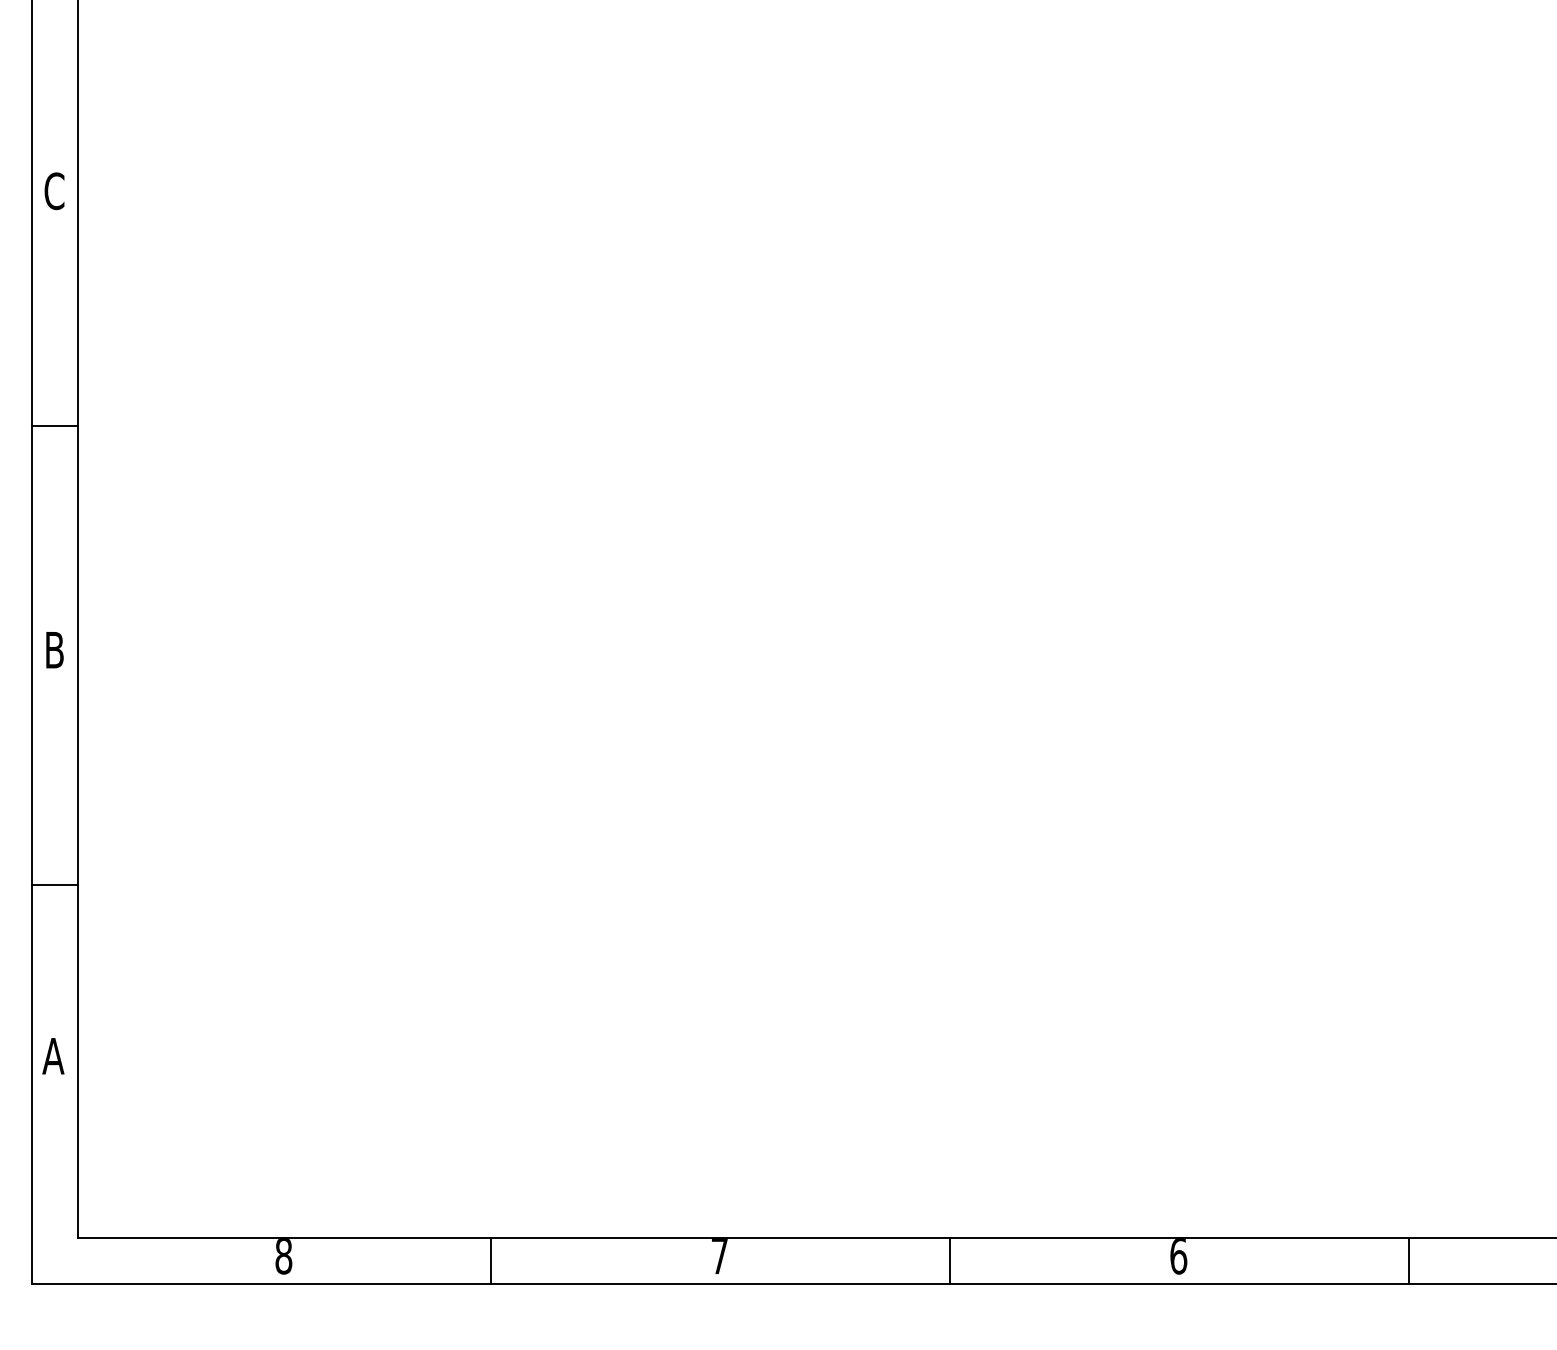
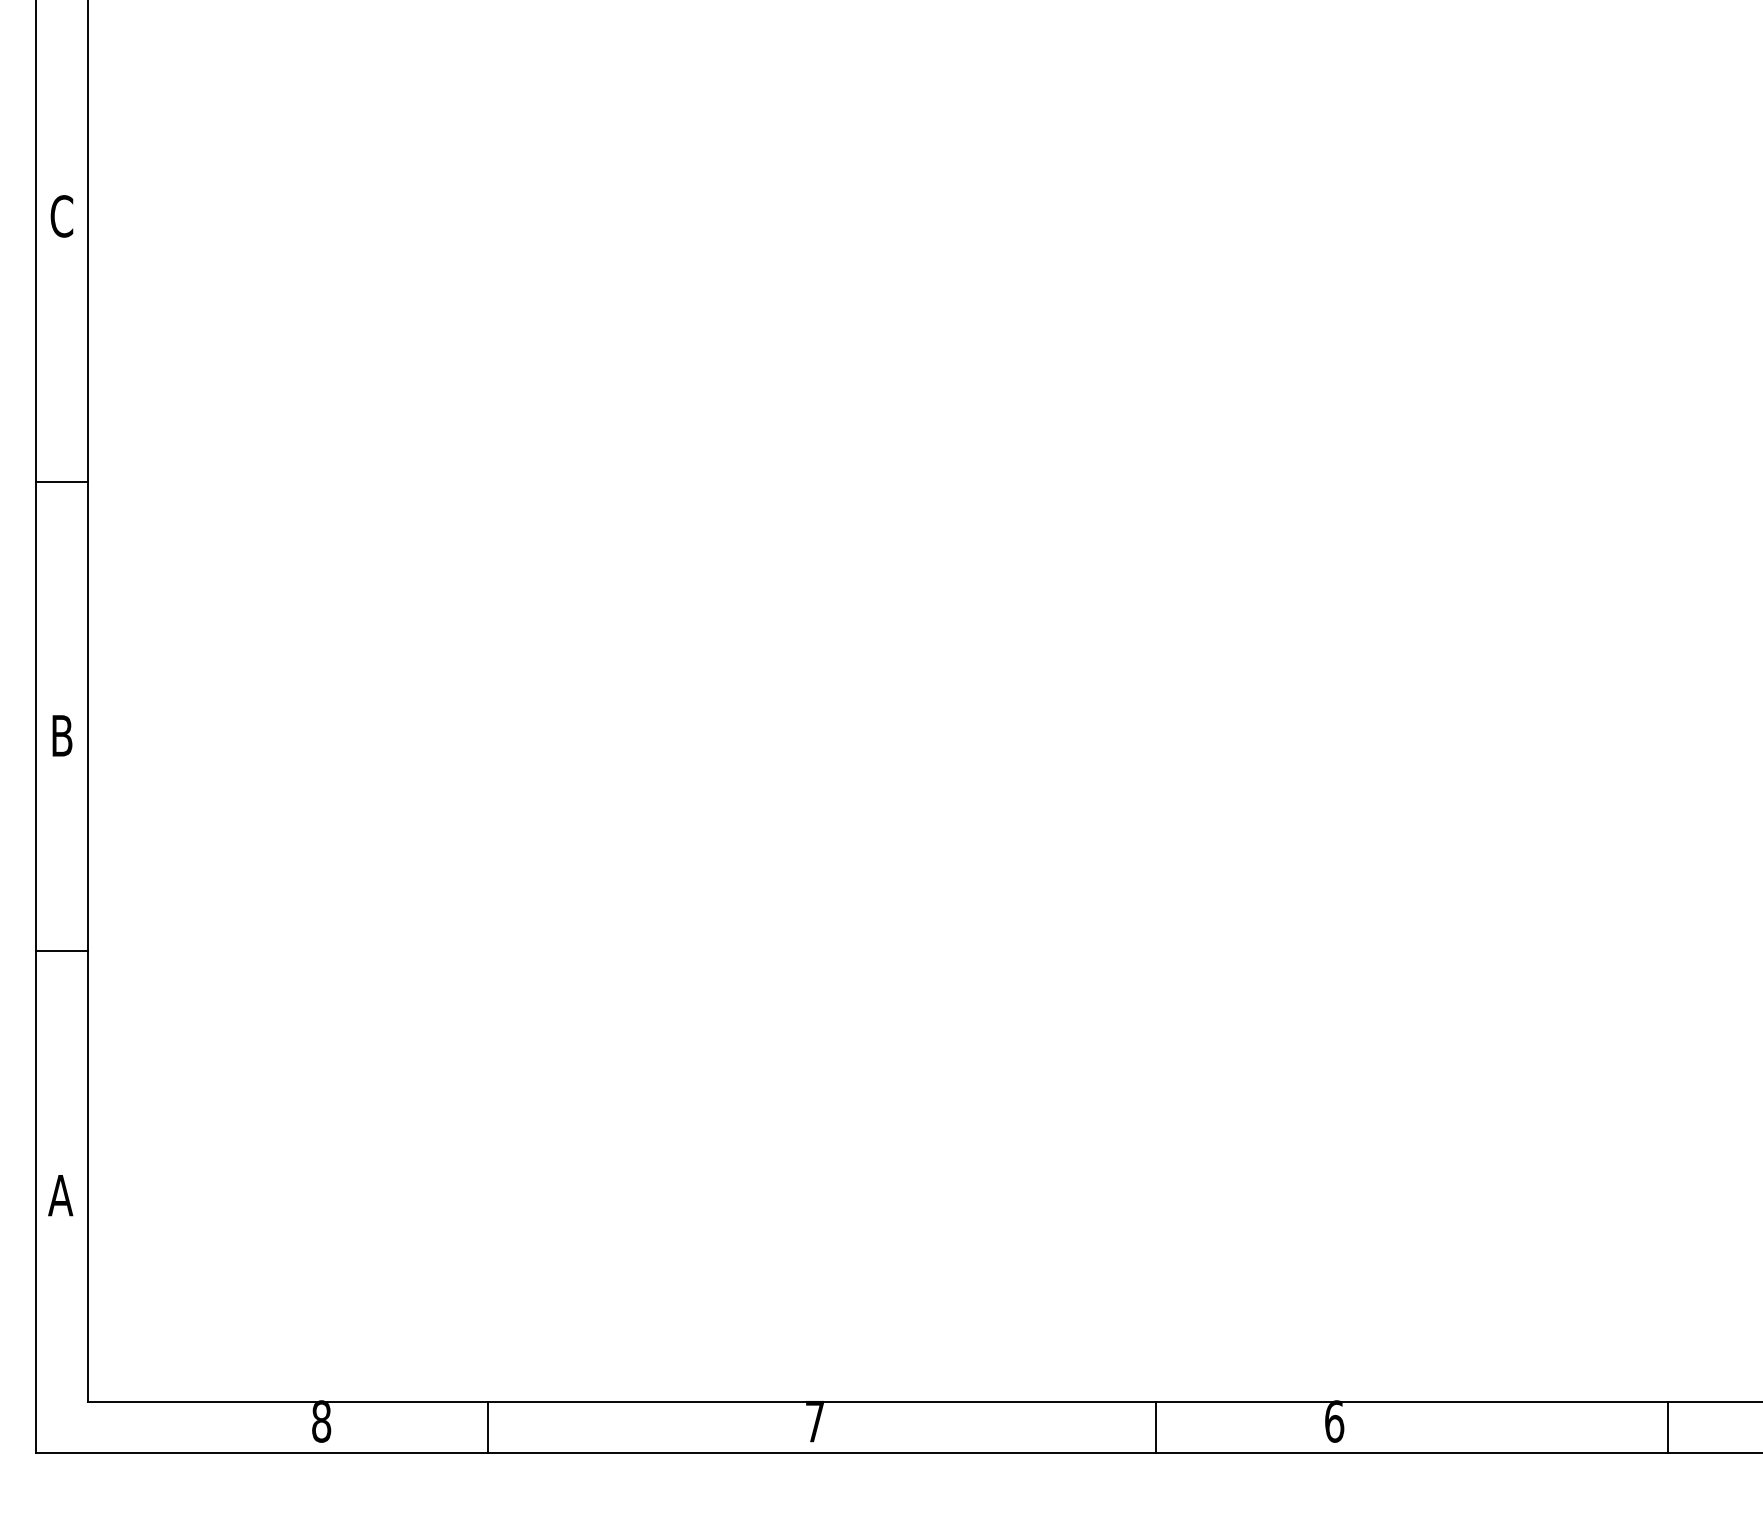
line: (54, 884) -> (62, 950), moved
line: (490, 1261) -> (487, 1427), moved
line: (949, 1261) -> (1156, 1427), moved
line: (1408, 1261) -> (1667, 1427), moved

